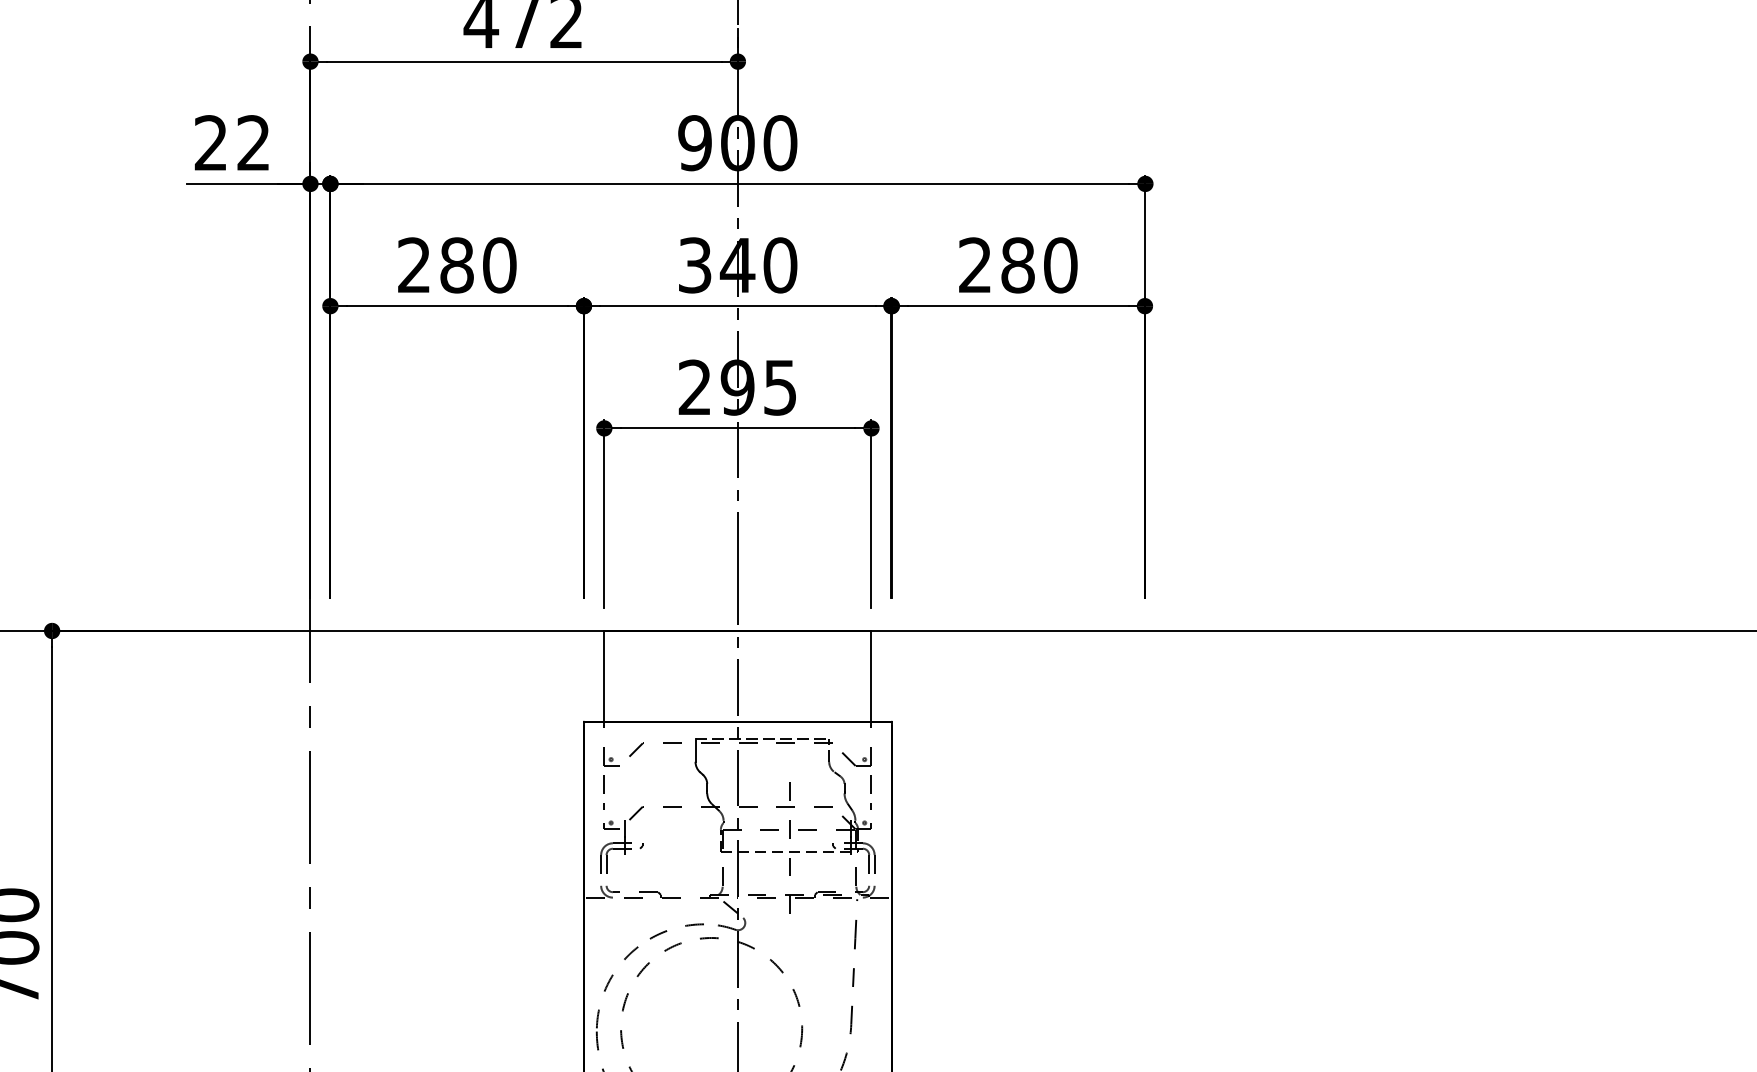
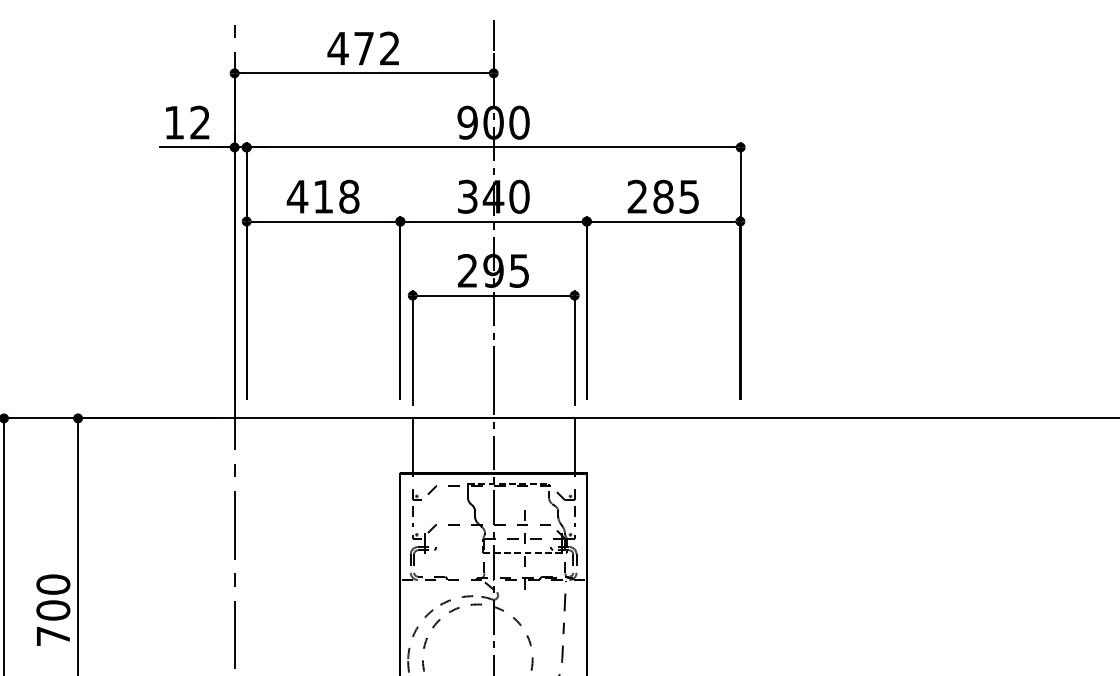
text: (209, 142) -> (173, 122), 22 -> 12
text: (455, 264) -> (322, 196), 280 -> 418
text: (1060, 264) -> (689, 196), 280 -> 285

